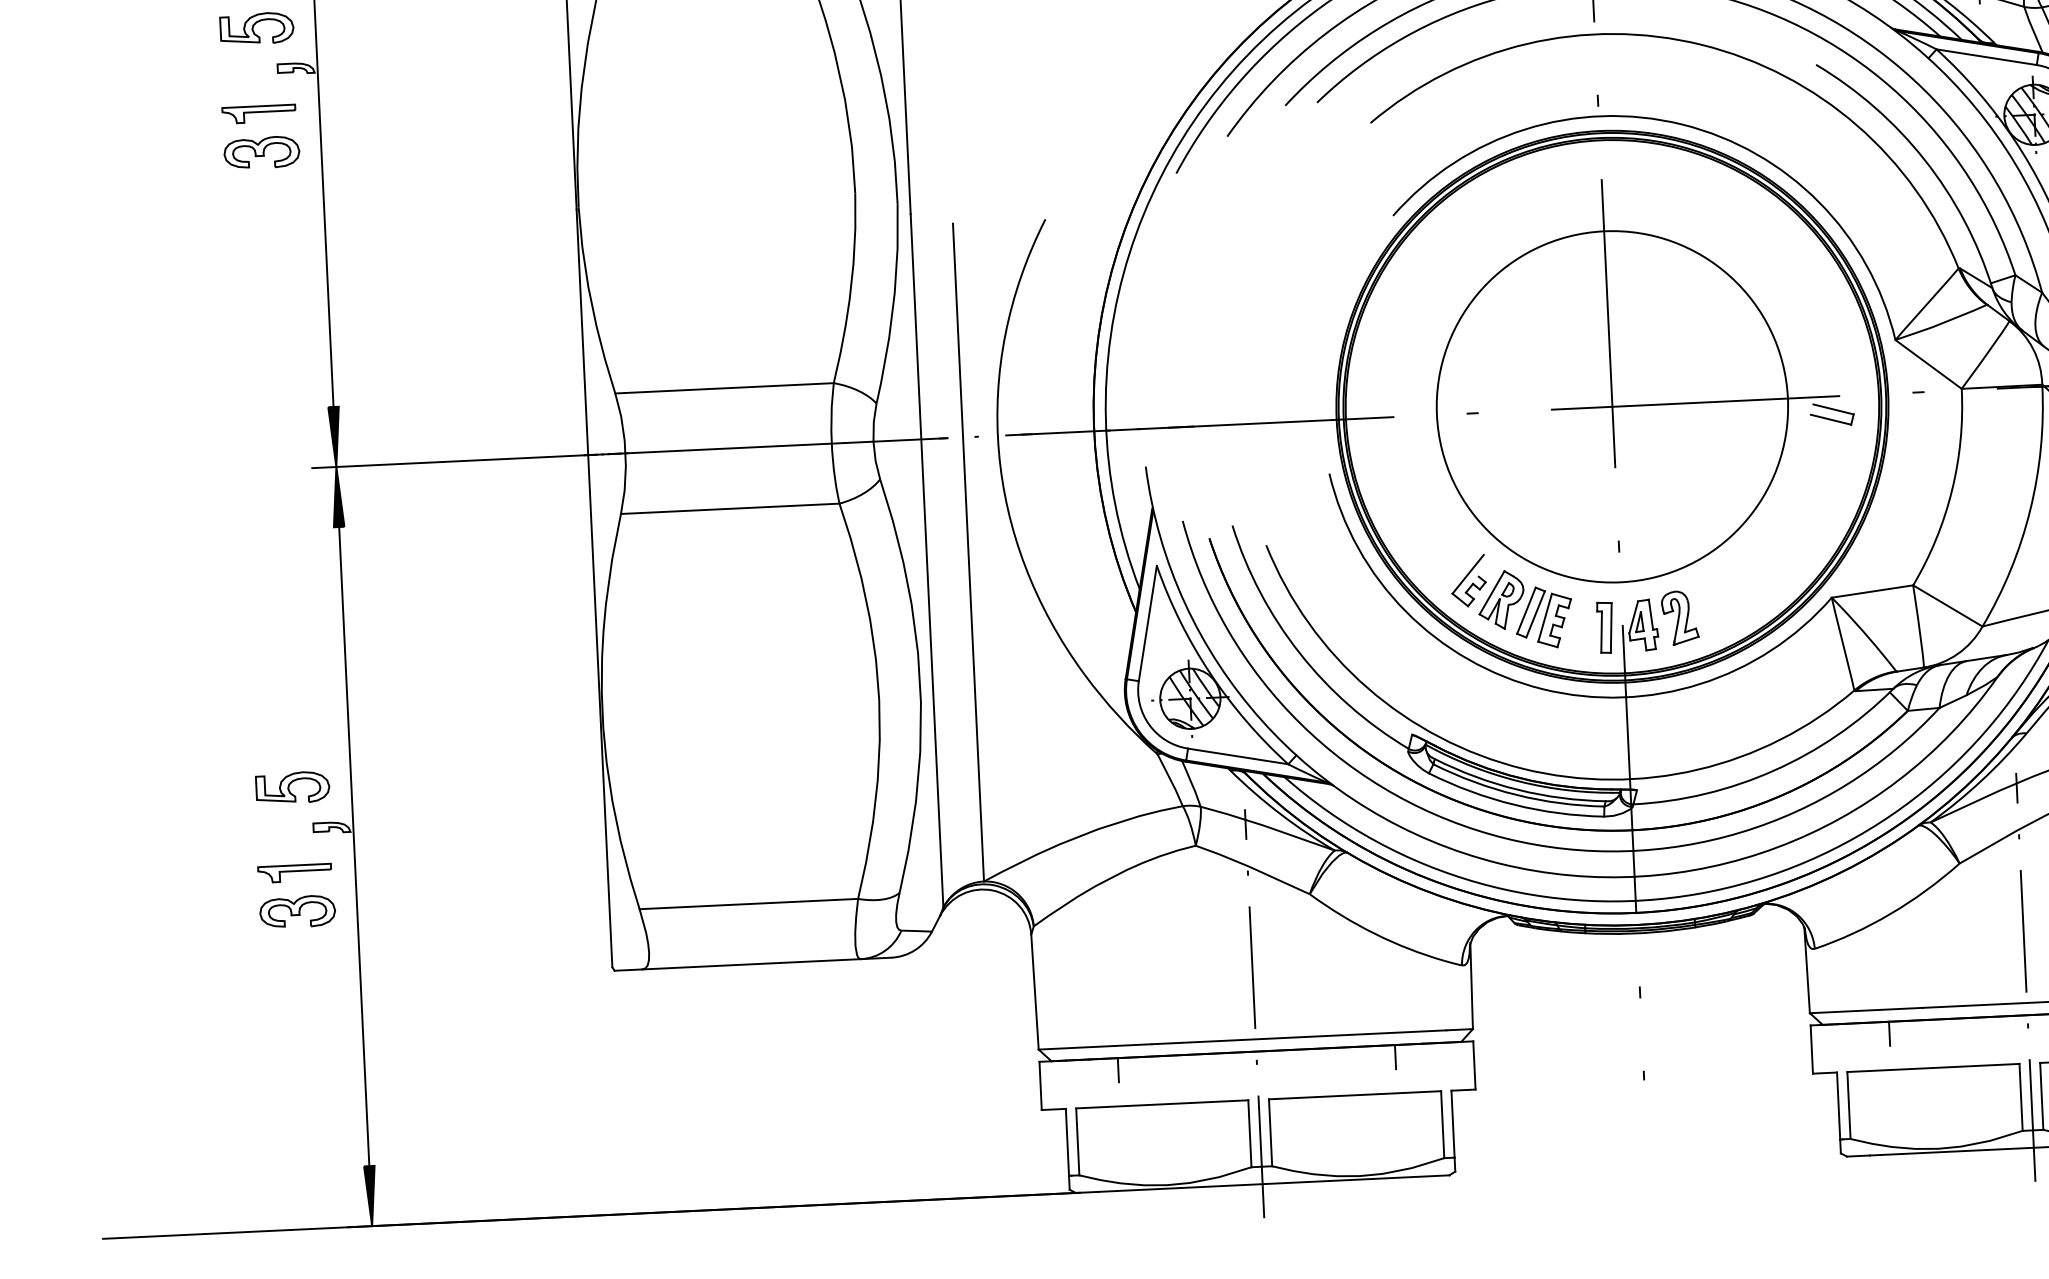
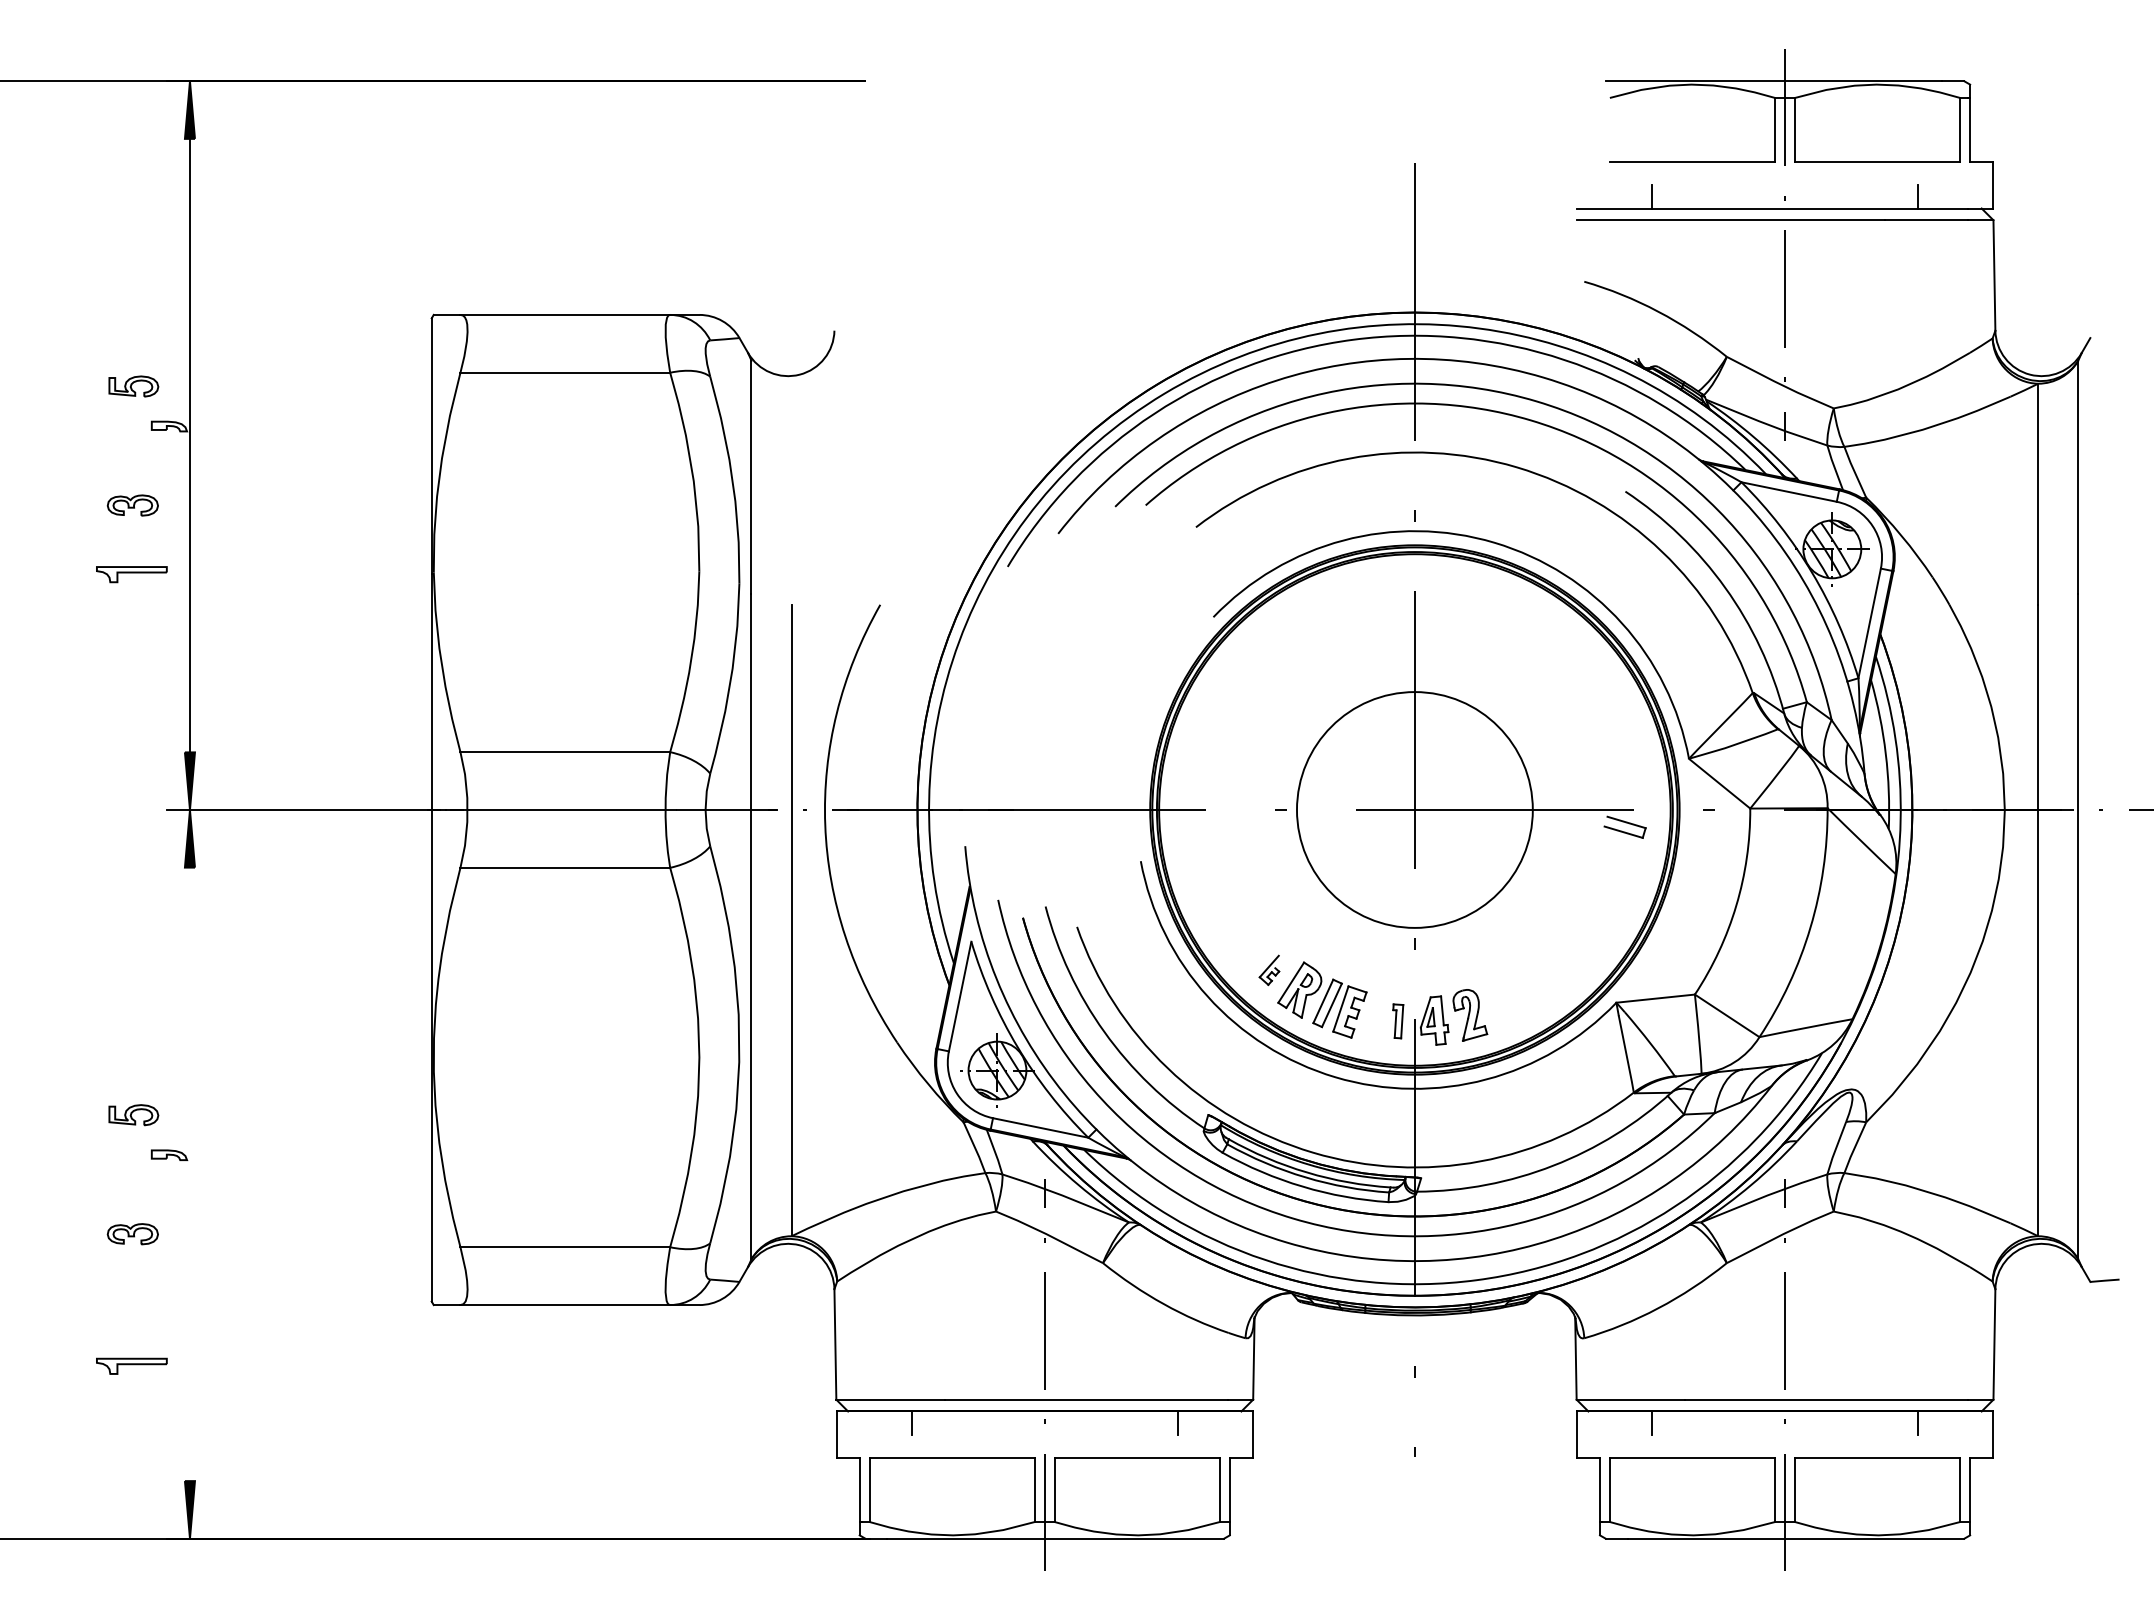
part: (256, 28) -> (133, 386), size x0.7
part: (258, 114) -> (131, 574), moved
part: (261, 152) -> (132, 505), size x0.7
circle: (1611, 406) -> (1414, 809), size x0.7
part: (1468, 581) -> (1269, 970), size x0.6
part: (1605, 627) -> (1398, 1021), size x0.7
part: (292, 786) -> (133, 1114), size x0.7
line: (353, 846) -> (189, 1174), removed
part: (294, 872) -> (131, 1365), moved
part: (297, 911) -> (132, 1233), size x0.7

